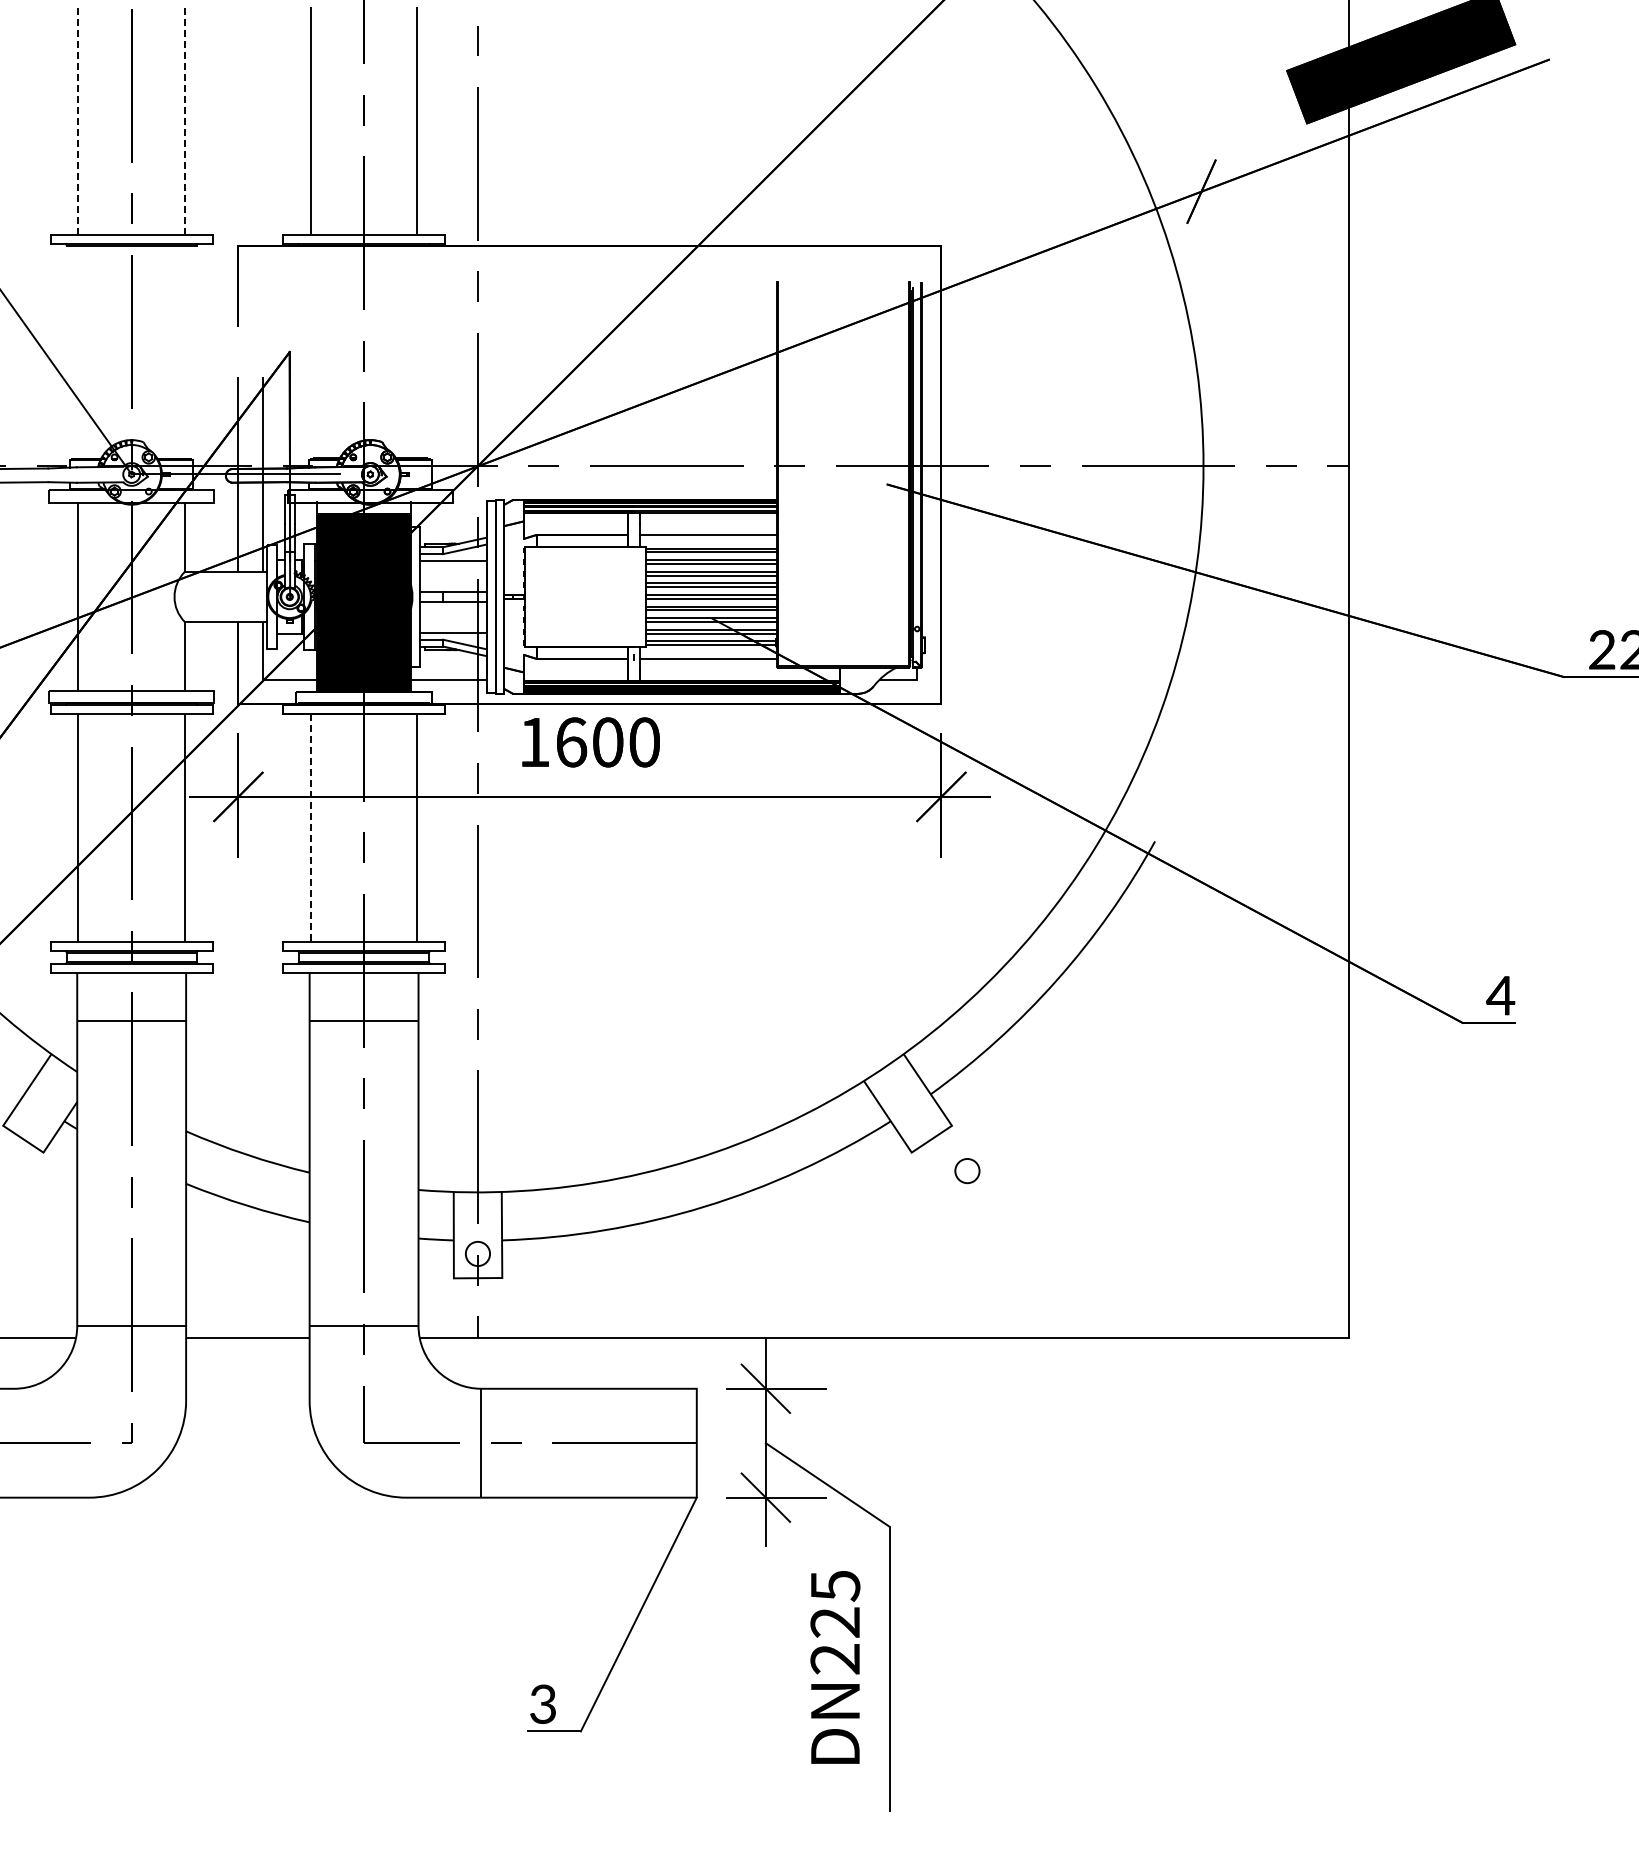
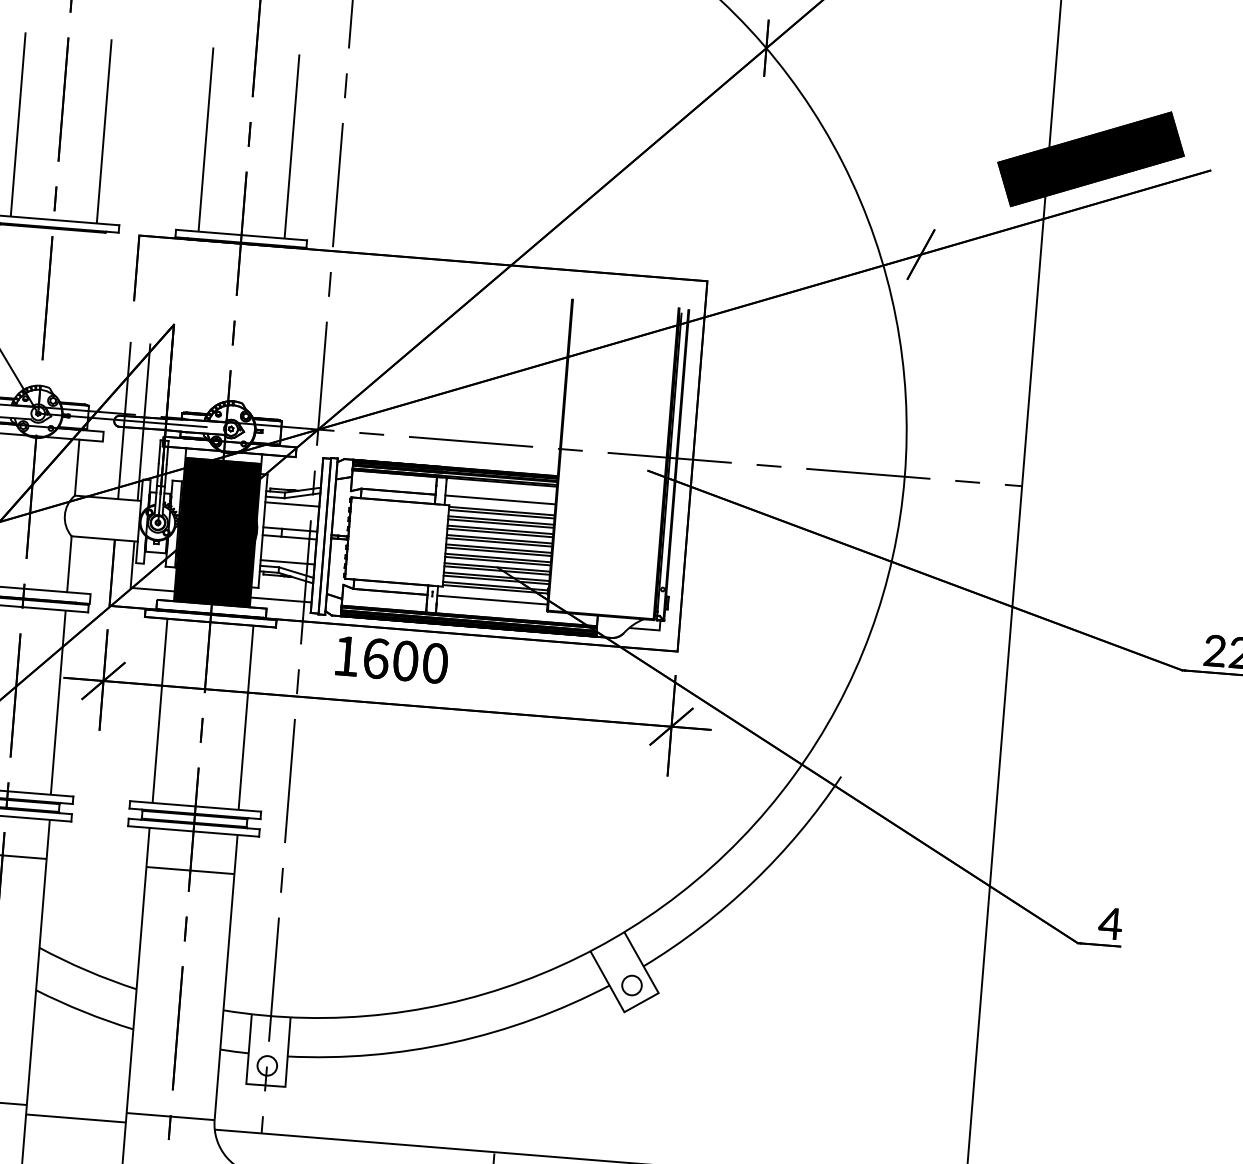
line: (78, 120) -> (18, 124), dashed -> solid
line: (184, 120) -> (103, 130), dashed -> solid
line: (310, 828) -> (159, 711), dashed -> solid
circle: (967, 1171) -> (632, 985), moved

